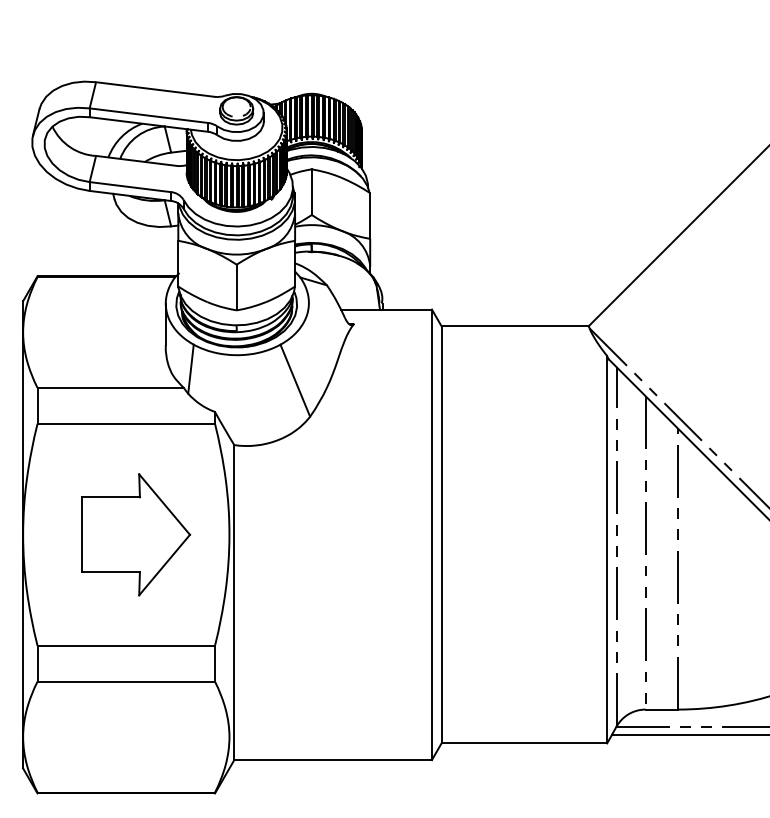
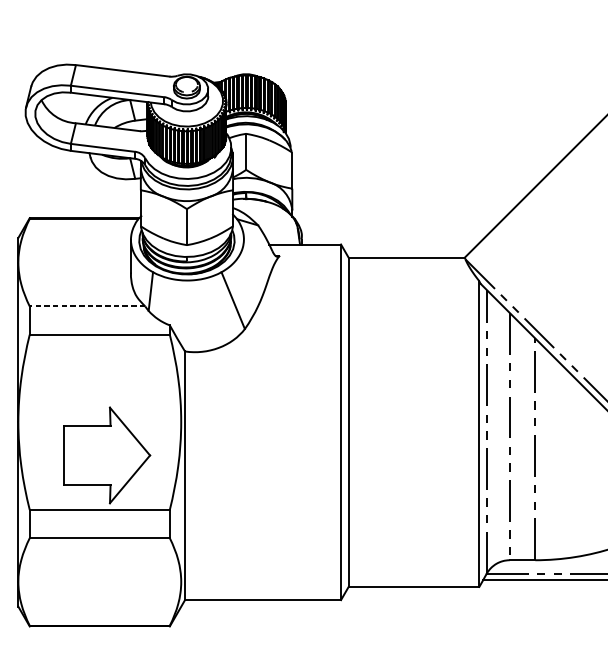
line: (110, 388) -> (87, 306), solid -> dashed
part: (136, 534) -> (107, 455), moved

